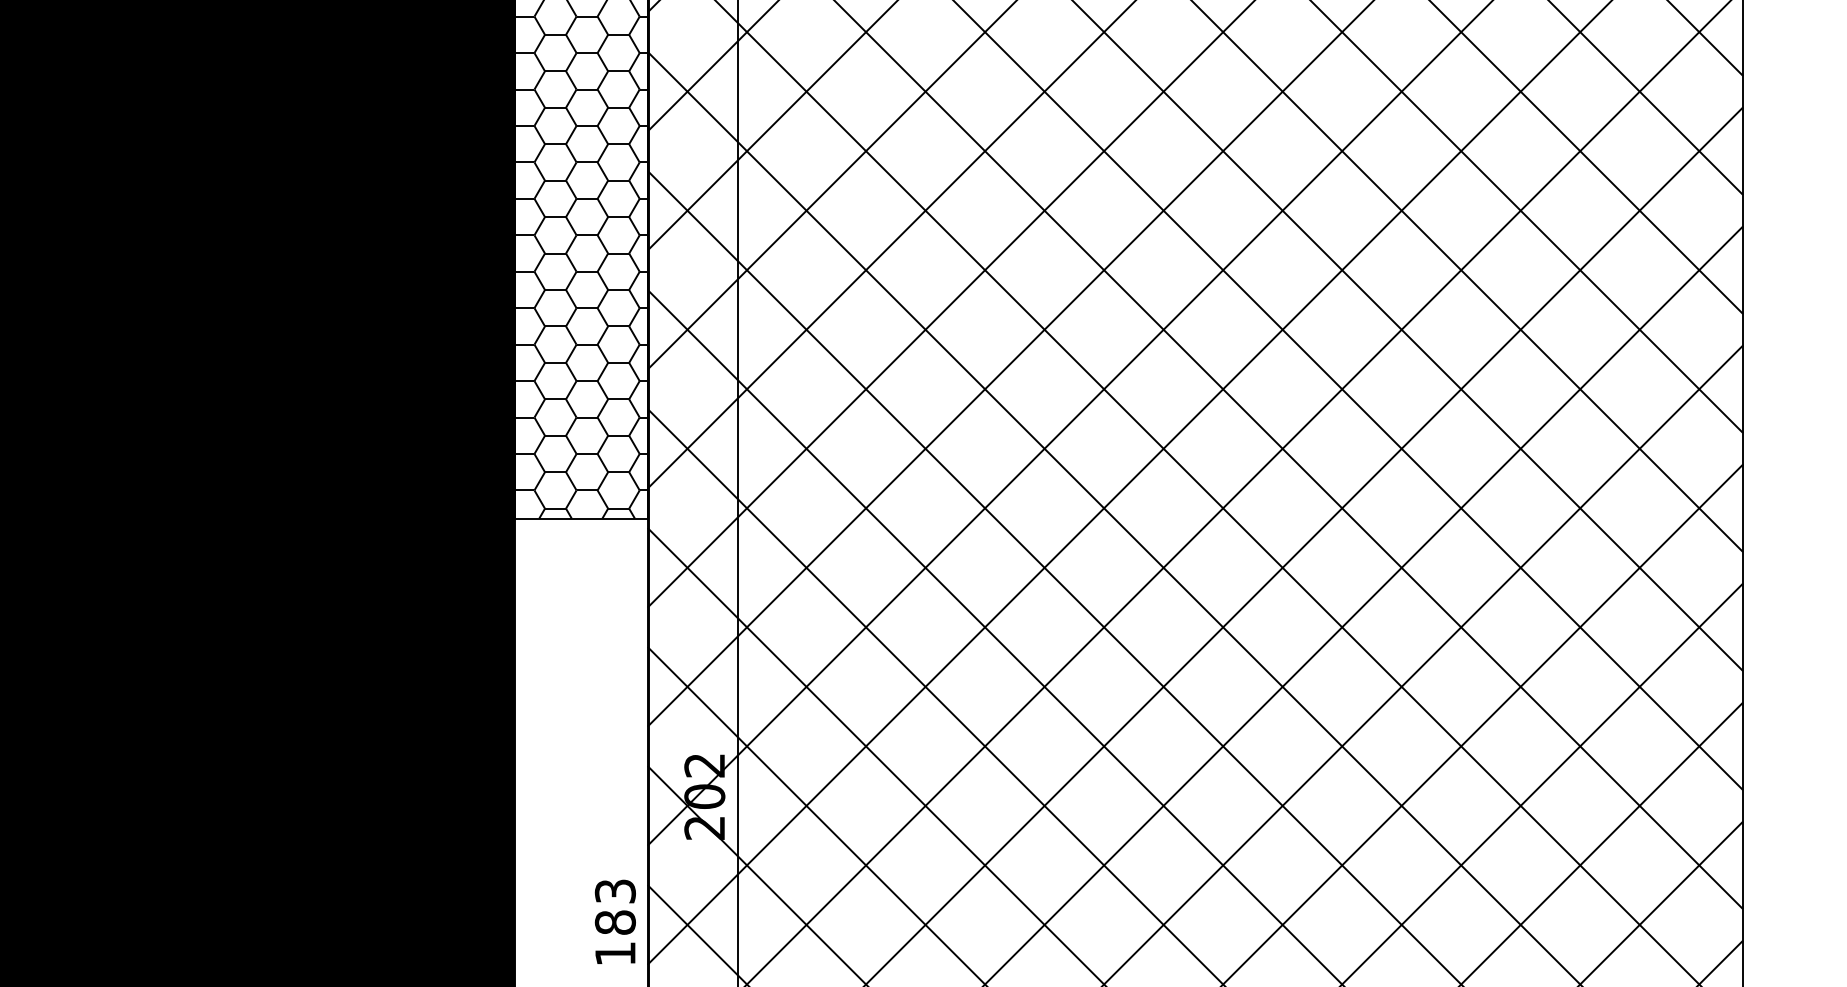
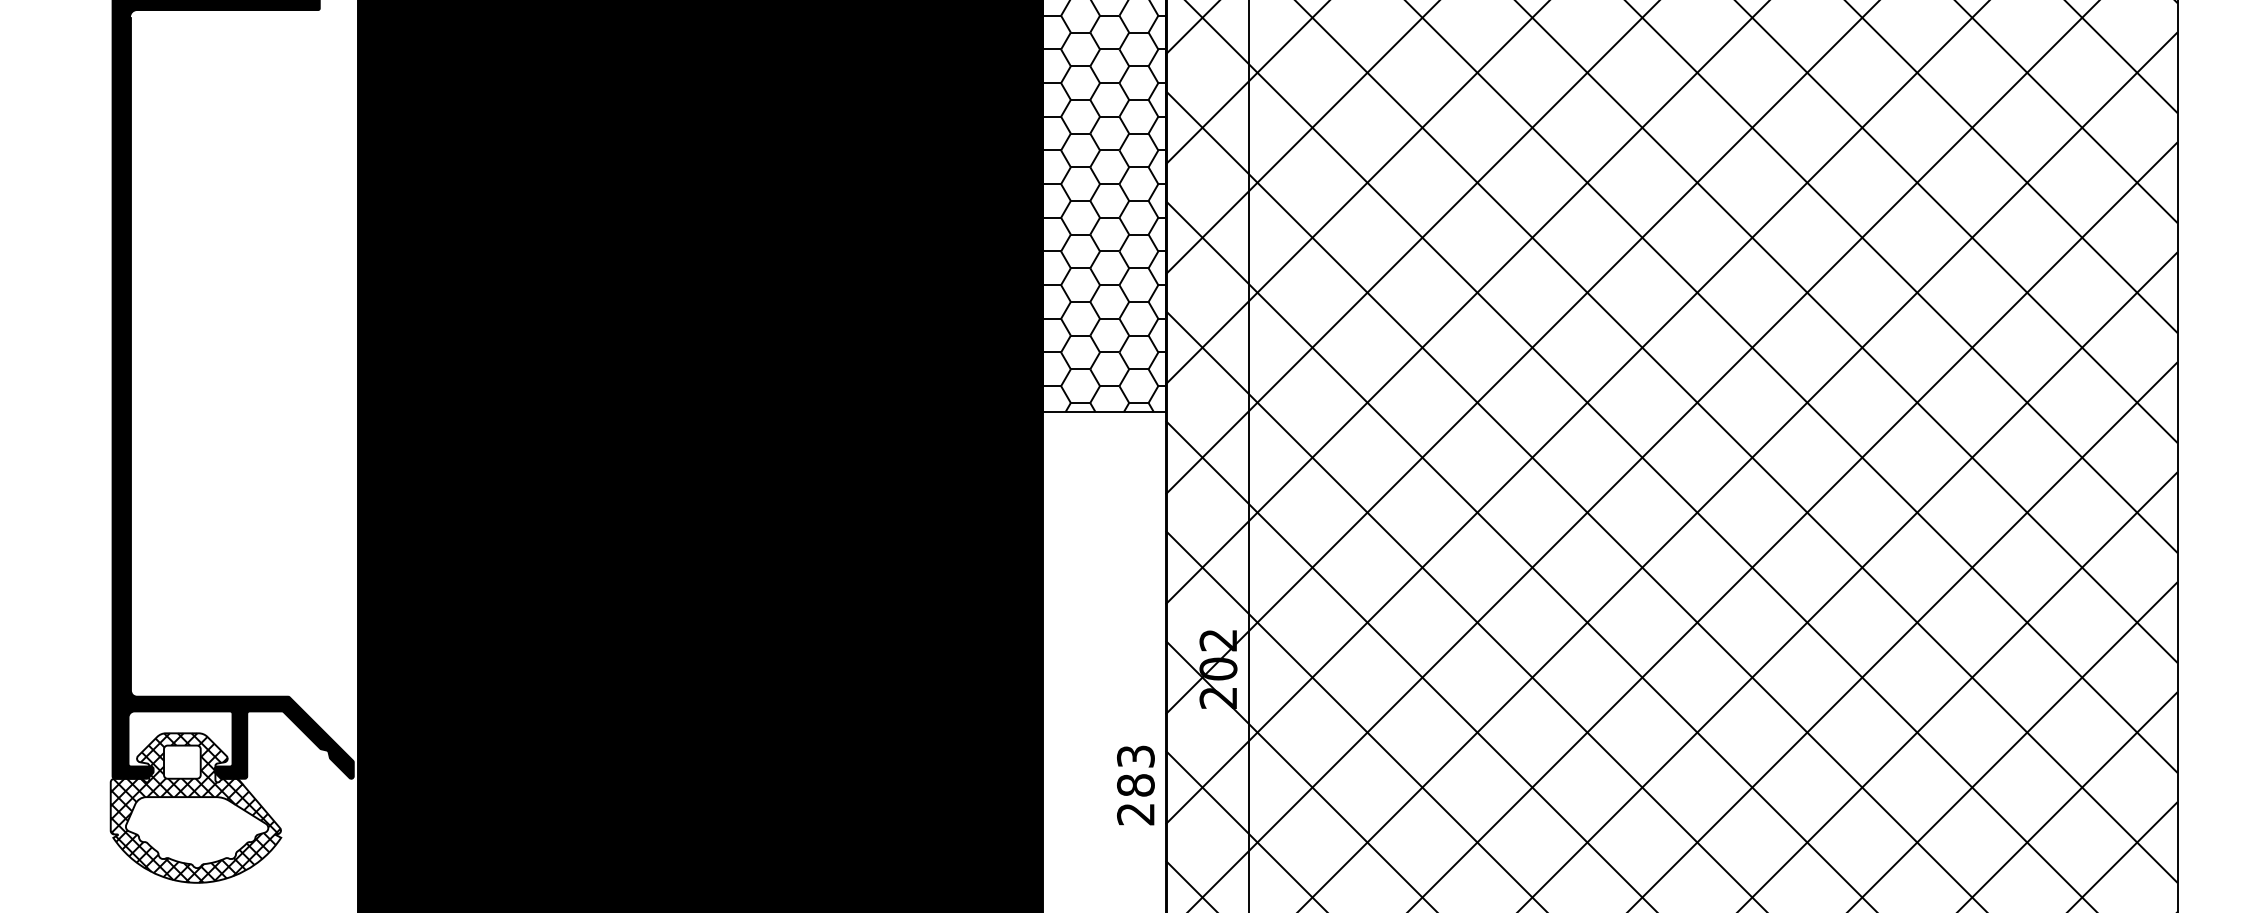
text: (614, 954) -> (1135, 814), 183 -> 283

